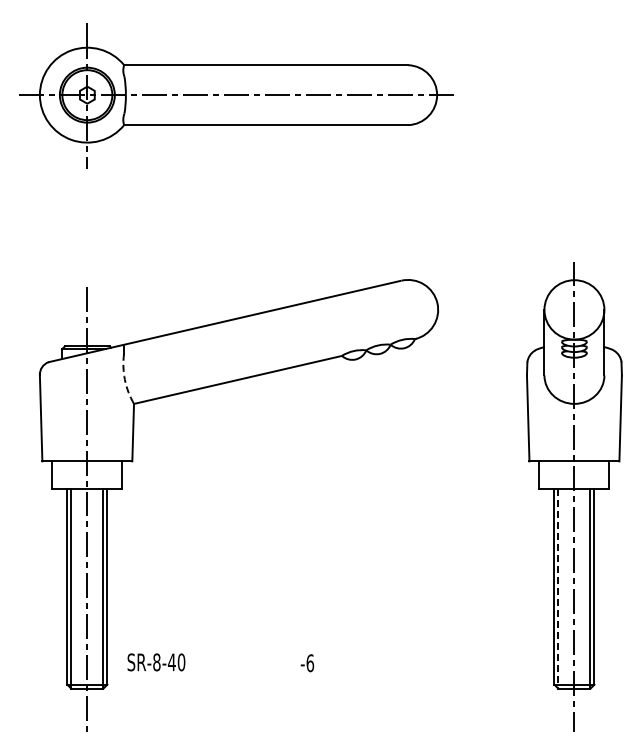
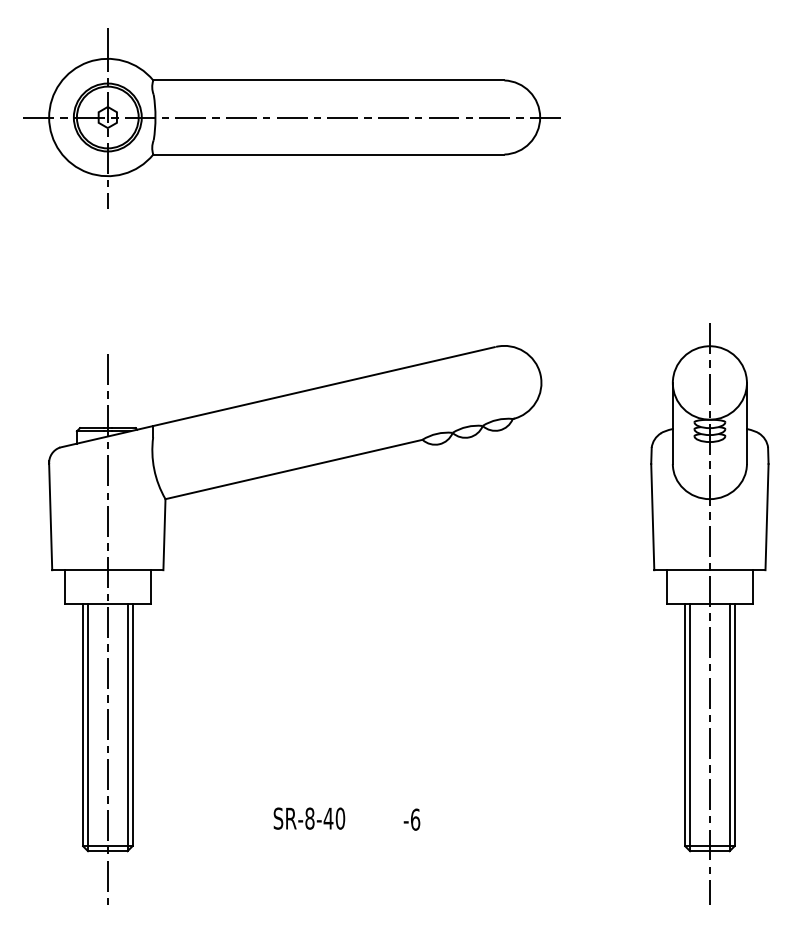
arc: (124, 379) -> (153, 468), dashed -> solid
line: (558, 588) -> (690, 727), dashed -> solid
text: (156, 662) -> (309, 818), moved
text: (307, 663) -> (412, 820), moved

